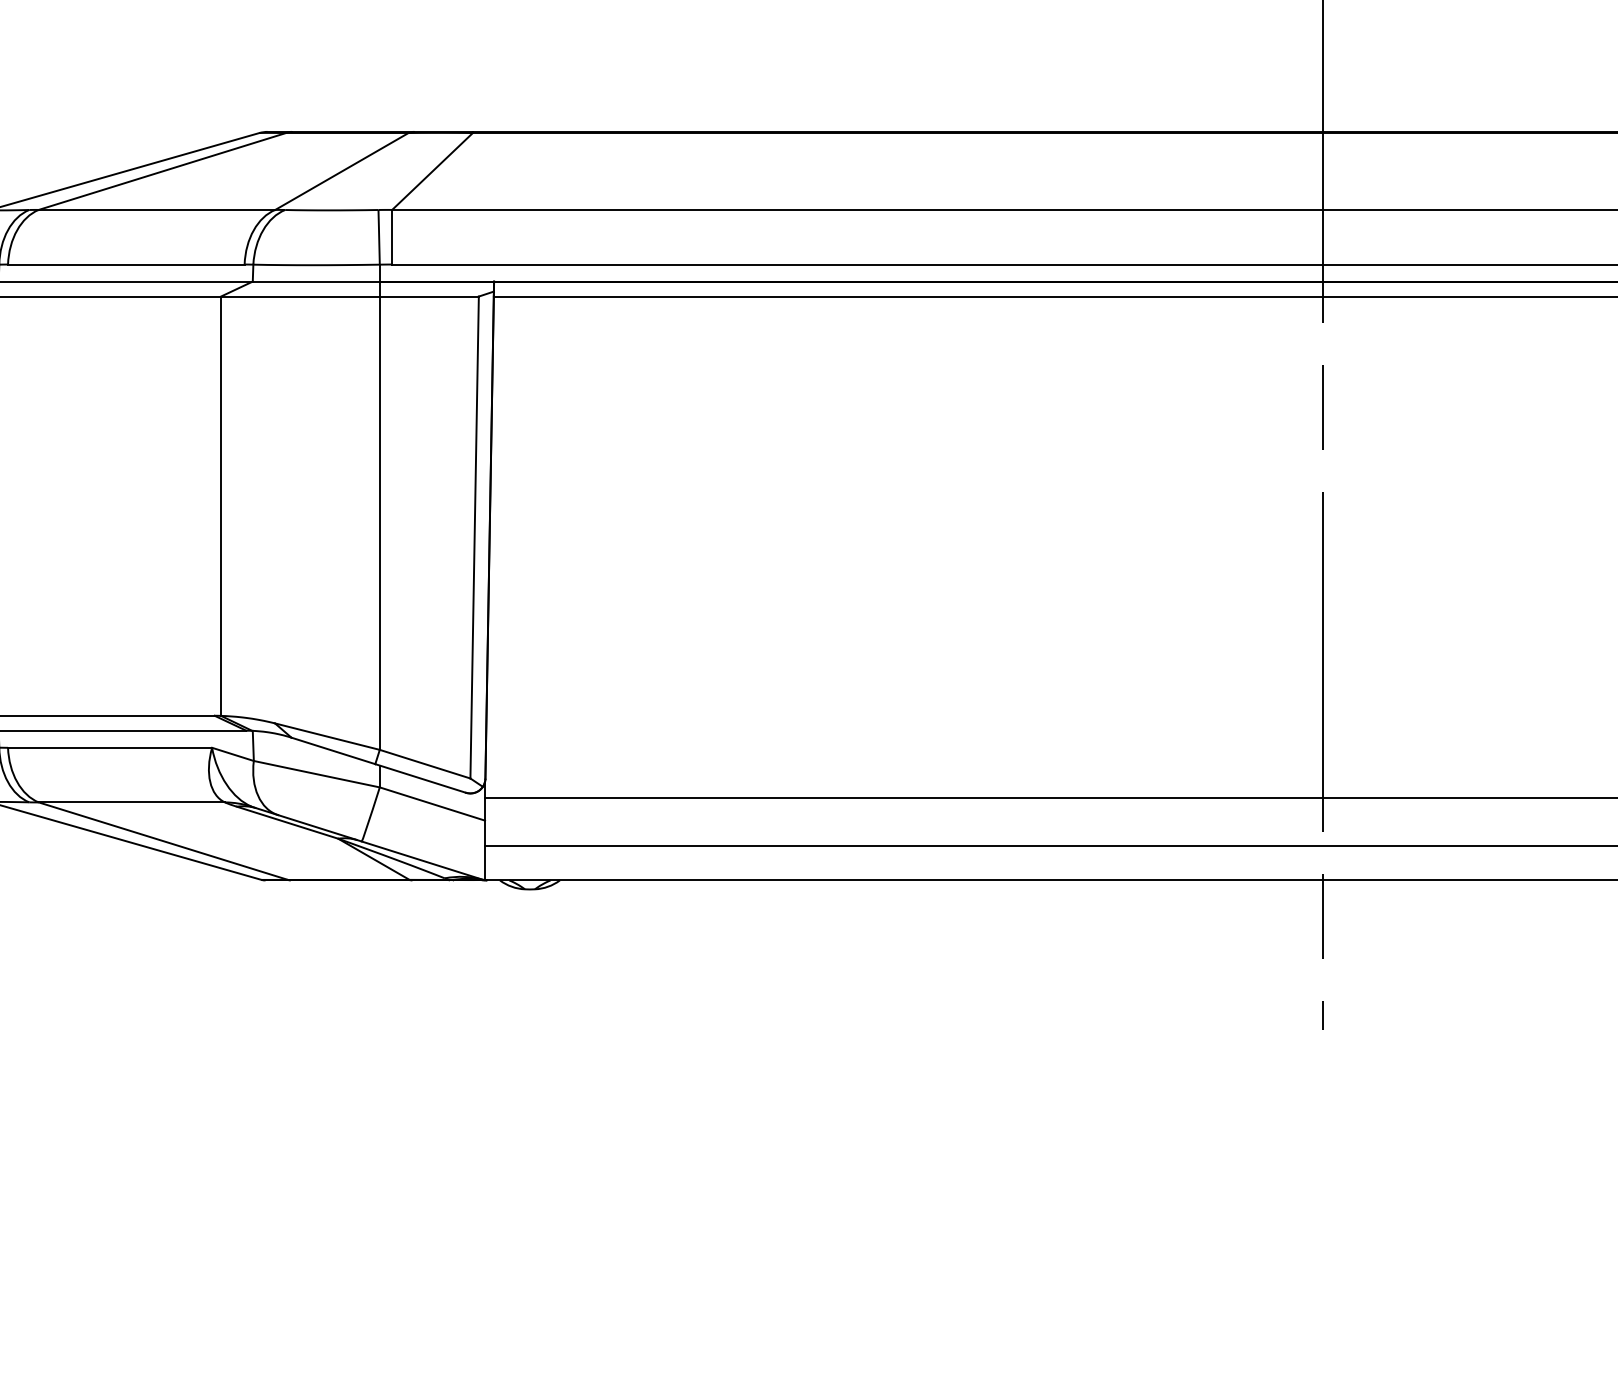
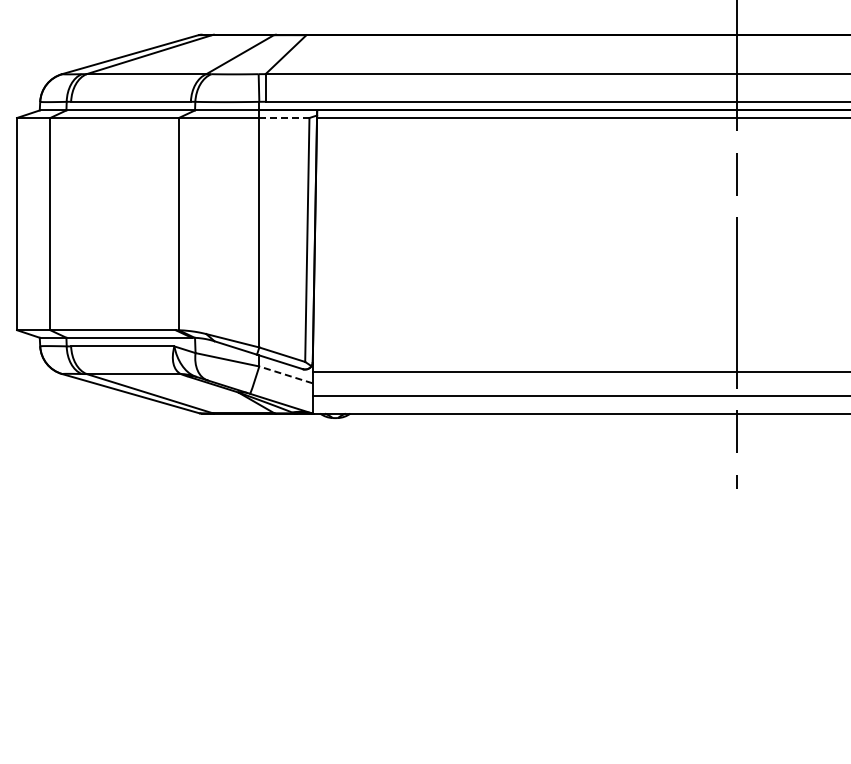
line: (429, 297) -> (284, 118), solid -> dashed
line: (431, 803) -> (285, 374), solid -> dashed

